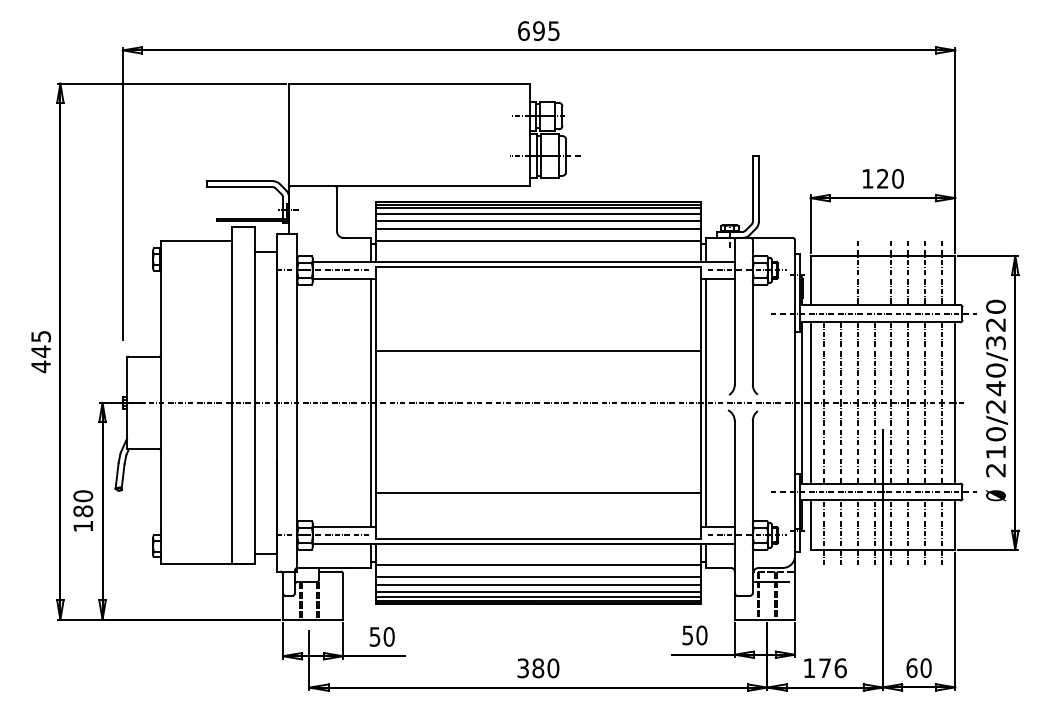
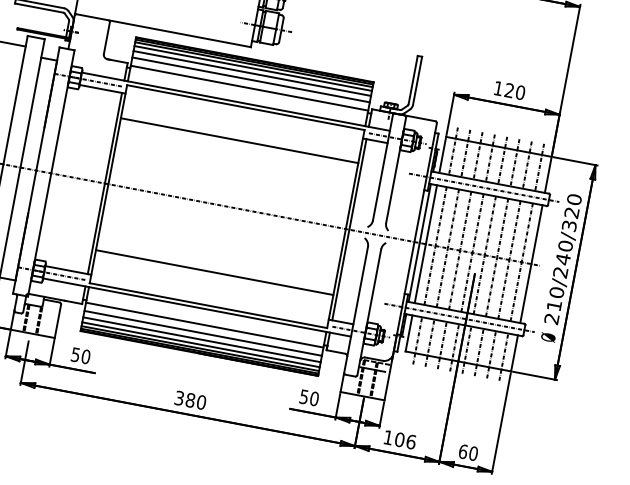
line: (823, 272) -> (453, 150), added
line: (840, 272) -> (465, 153), added
line: (874, 272) -> (490, 157), added
line: (538, 350) -> (239, 140), moved
text: (825, 668) -> (400, 440), 176 -> 106

